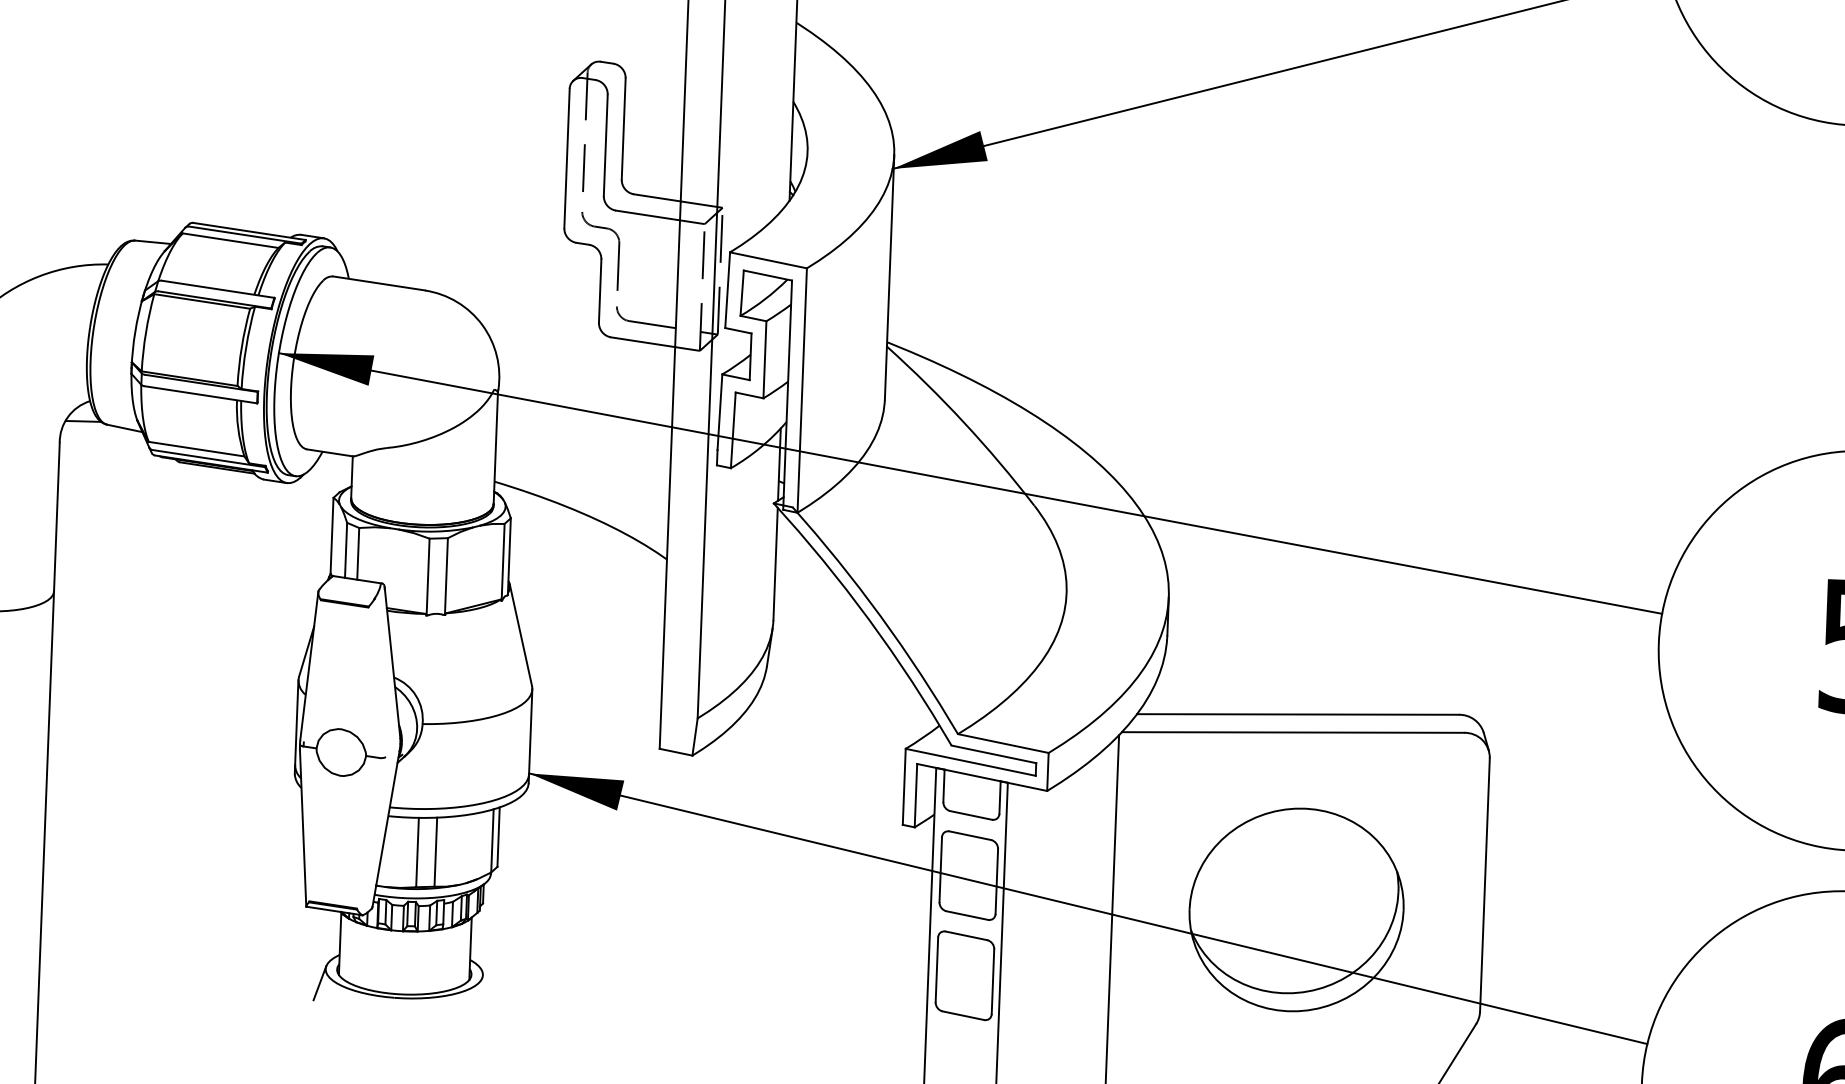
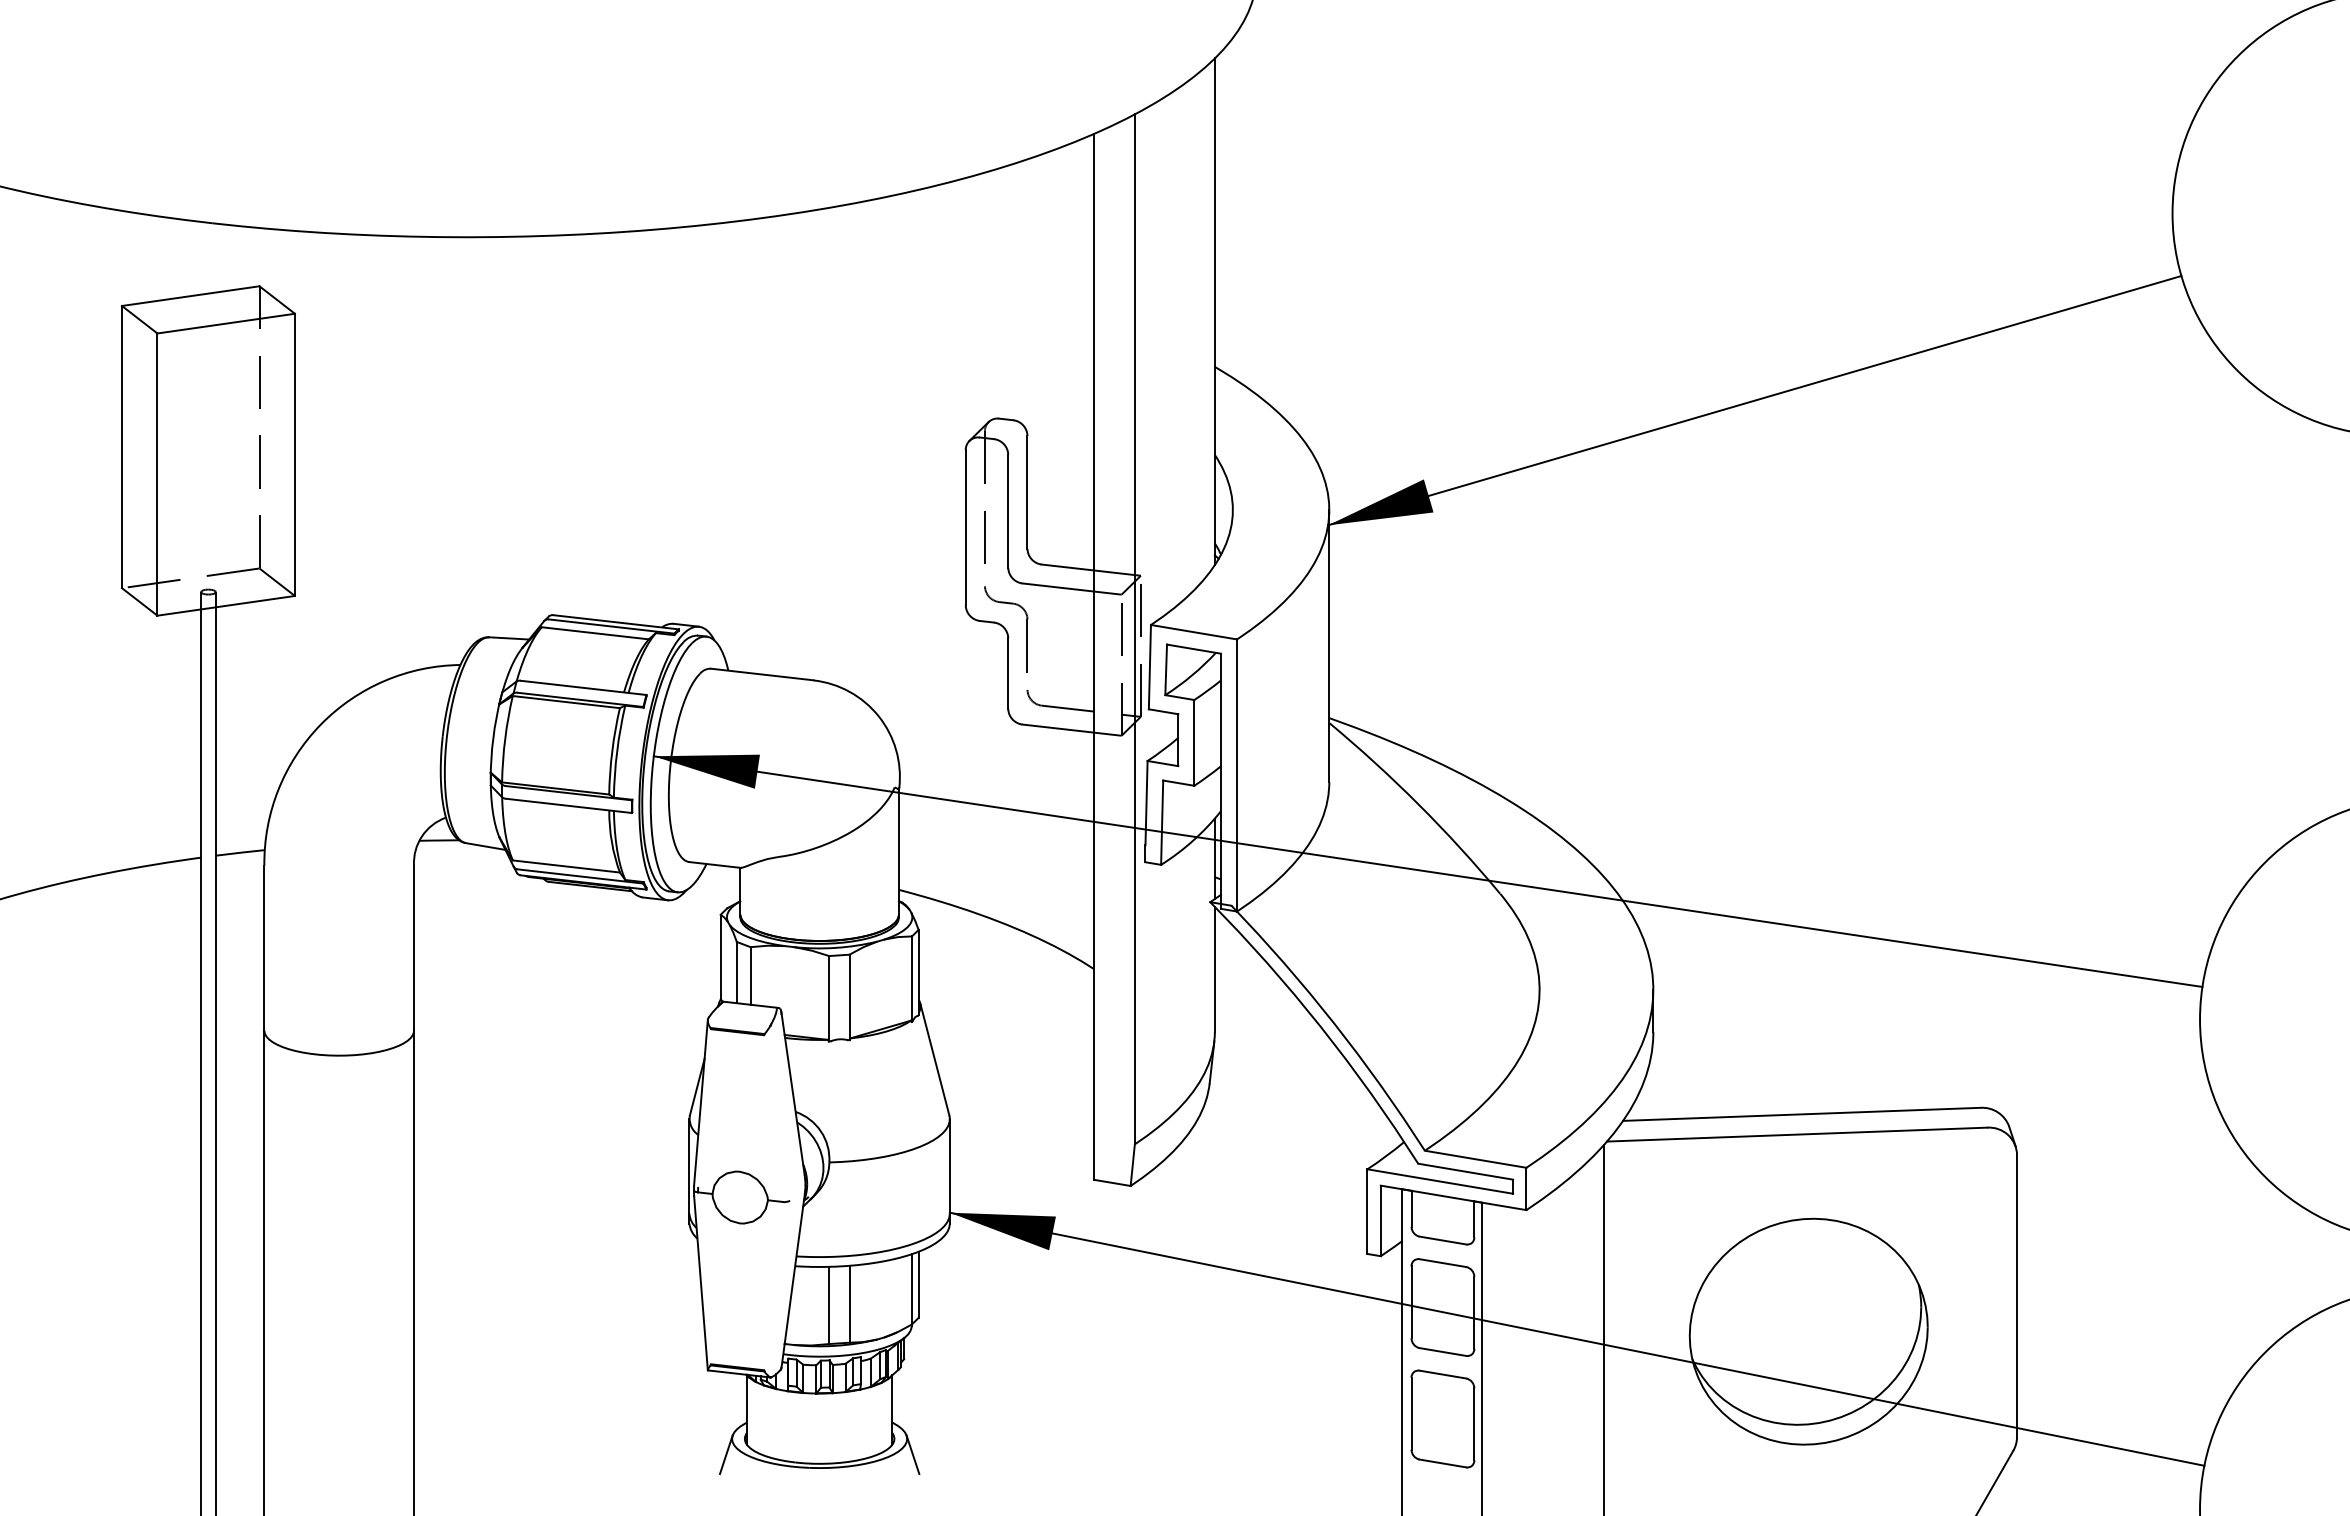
line: (487, 989) -> (912, 1454), added

